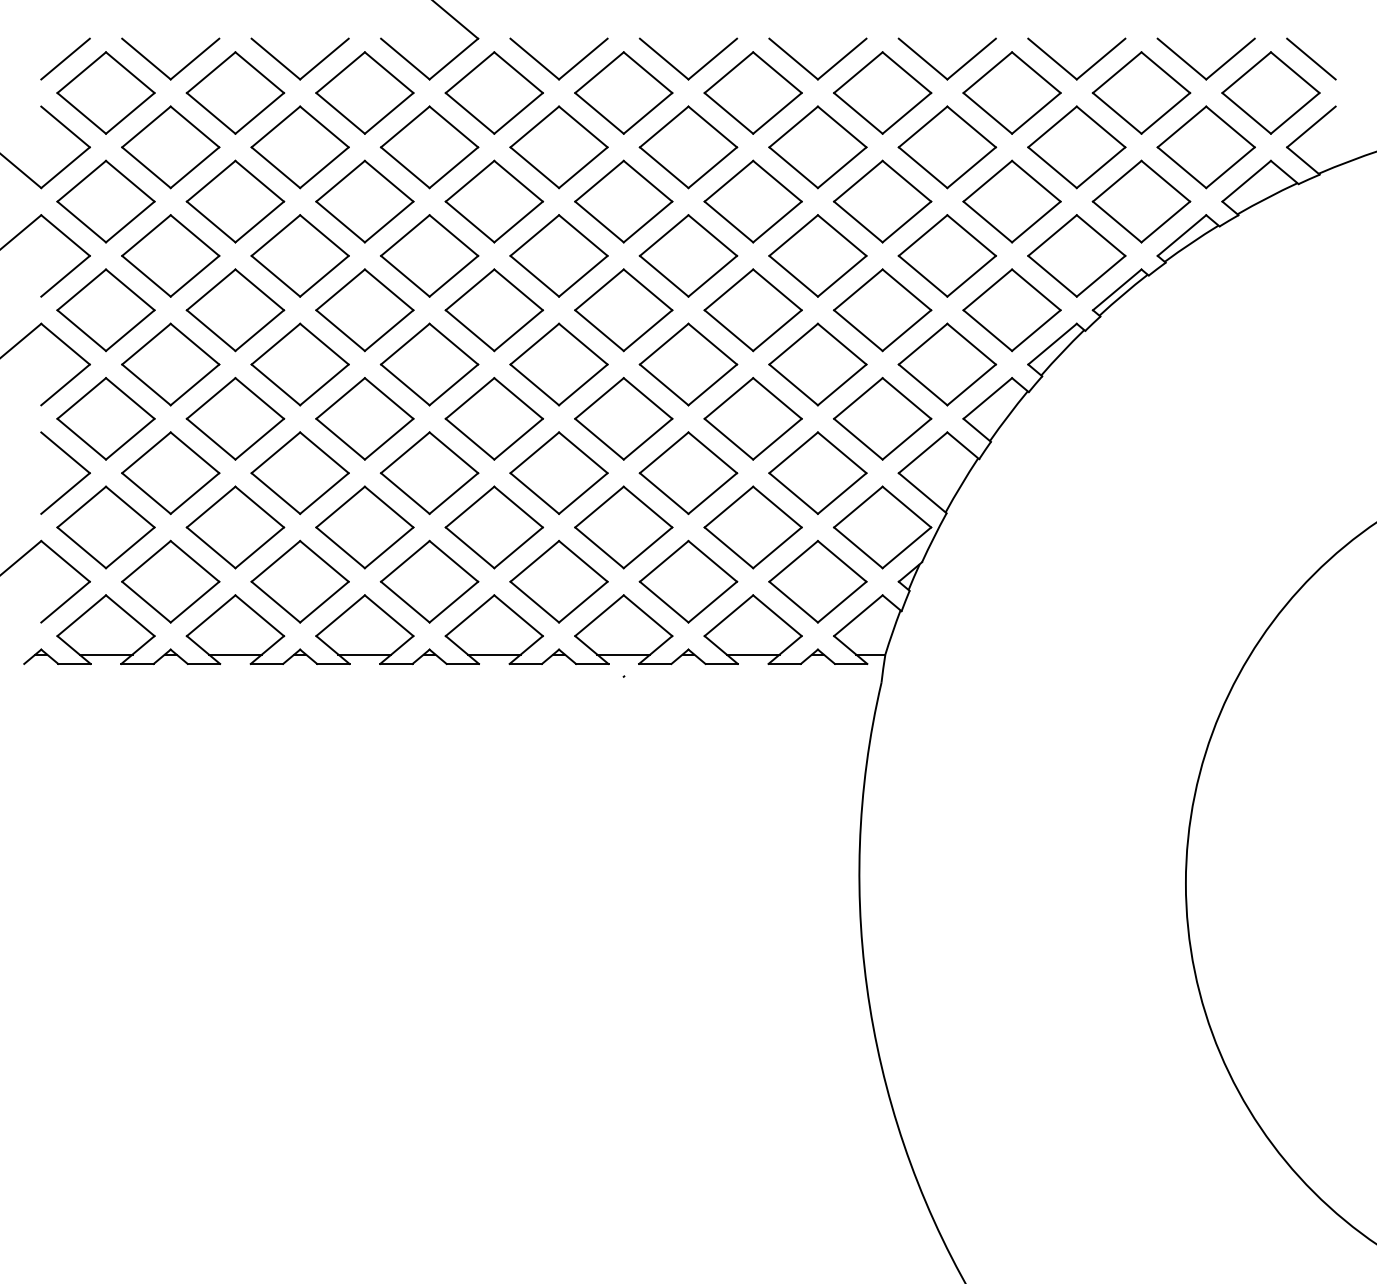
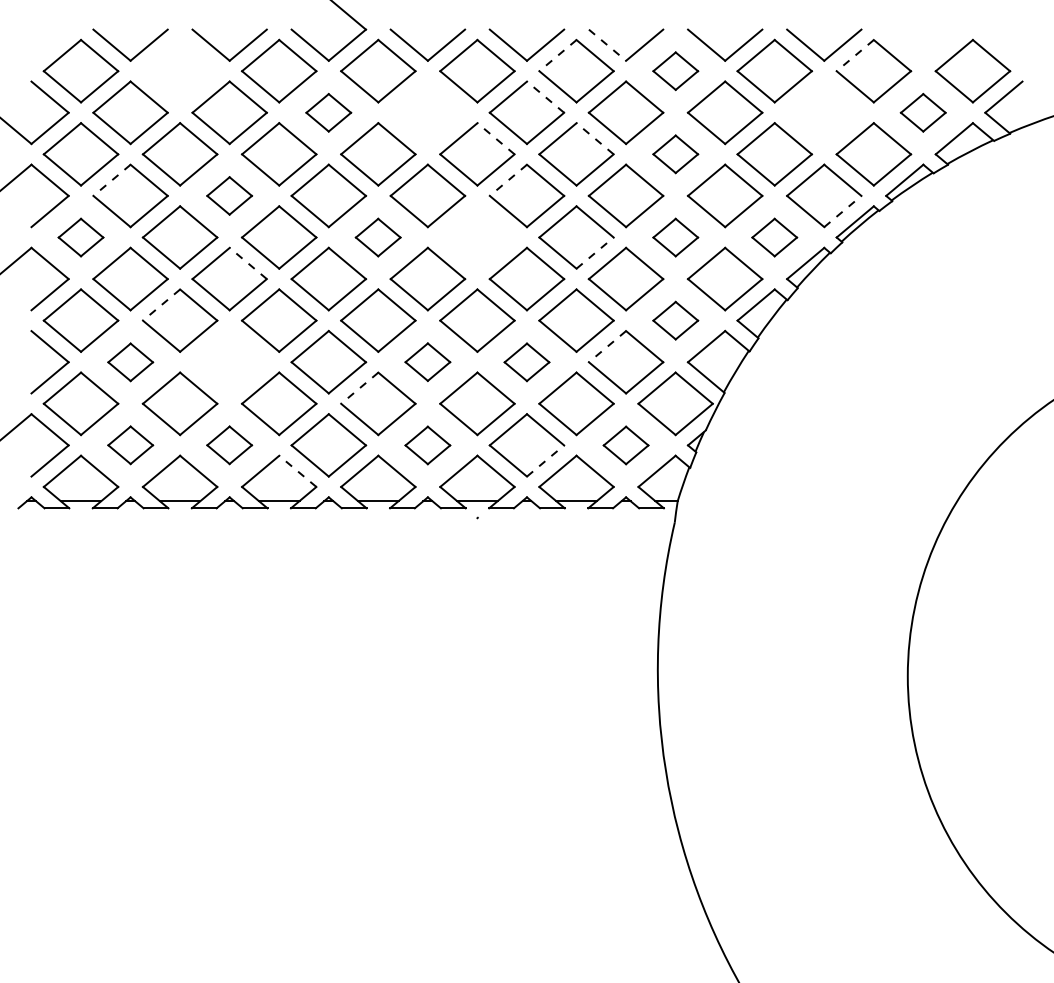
line: (65, 58) -> (50, 44), removed
line: (1311, 58) -> (1003, 44), removed
line: (793, 59) -> (607, 45), solid -> dashed
part: (1197, 70) -> (916, 53), removed
line: (728, 72) -> (557, 55), solid -> dashed
line: (1117, 72) -> (855, 55), solid -> dashed
part: (235, 92) -> (180, 70), removed
part: (882, 92) -> (675, 70), size x0.6
line: (712, 126) -> (545, 96), solid -> dashed
part: (429, 147) -> (328, 112), size x0.6
part: (558, 147) -> (427, 112), removed
part: (1076, 147) -> (824, 112), removed
part: (1205, 147) -> (922, 112), size x0.6
line: (648, 181) -> (496, 138), solid -> dashed
line: (777, 181) -> (595, 138), solid -> dashed
part: (882, 201) -> (675, 154), size x0.6
line: (146, 235) -> (112, 180), solid -> dashed
line: (664, 235) -> (508, 180), solid -> dashed
part: (299, 255) -> (229, 195), size x0.6
line: (1101, 276) -> (843, 211), solid -> dashed
part: (105, 310) -> (80, 237), size x0.6
part: (493, 310) -> (377, 237), size x0.6
part: (623, 310) -> (477, 237), removed
part: (882, 310) -> (675, 237), size x0.6
part: (1011, 310) -> (774, 237), size x0.6
line: (777, 330) -> (595, 253), solid -> dashed
line: (324, 344) -> (248, 263), solid -> dashed
line: (211, 398) -> (161, 305), solid -> dashed
part: (882, 418) -> (675, 320), size x0.6
line: (793, 452) -> (607, 346), solid -> dashed
part: (558, 472) -> (427, 361), size x0.6
part: (170, 473) -> (130, 362), size x0.6
part: (299, 473) -> (229, 362), removed
part: (688, 473) -> (527, 362), size x0.6
line: (470, 507) -> (360, 388), solid -> dashed
part: (170, 581) -> (130, 445), size x0.6
part: (299, 581) -> (229, 445), size x0.6
part: (558, 581) -> (427, 445), size x0.6
part: (817, 581) -> (625, 445), size x0.6
line: (712, 602) -> (545, 461), solid -> dashed
line: (389, 615) -> (298, 471), solid -> dashed

